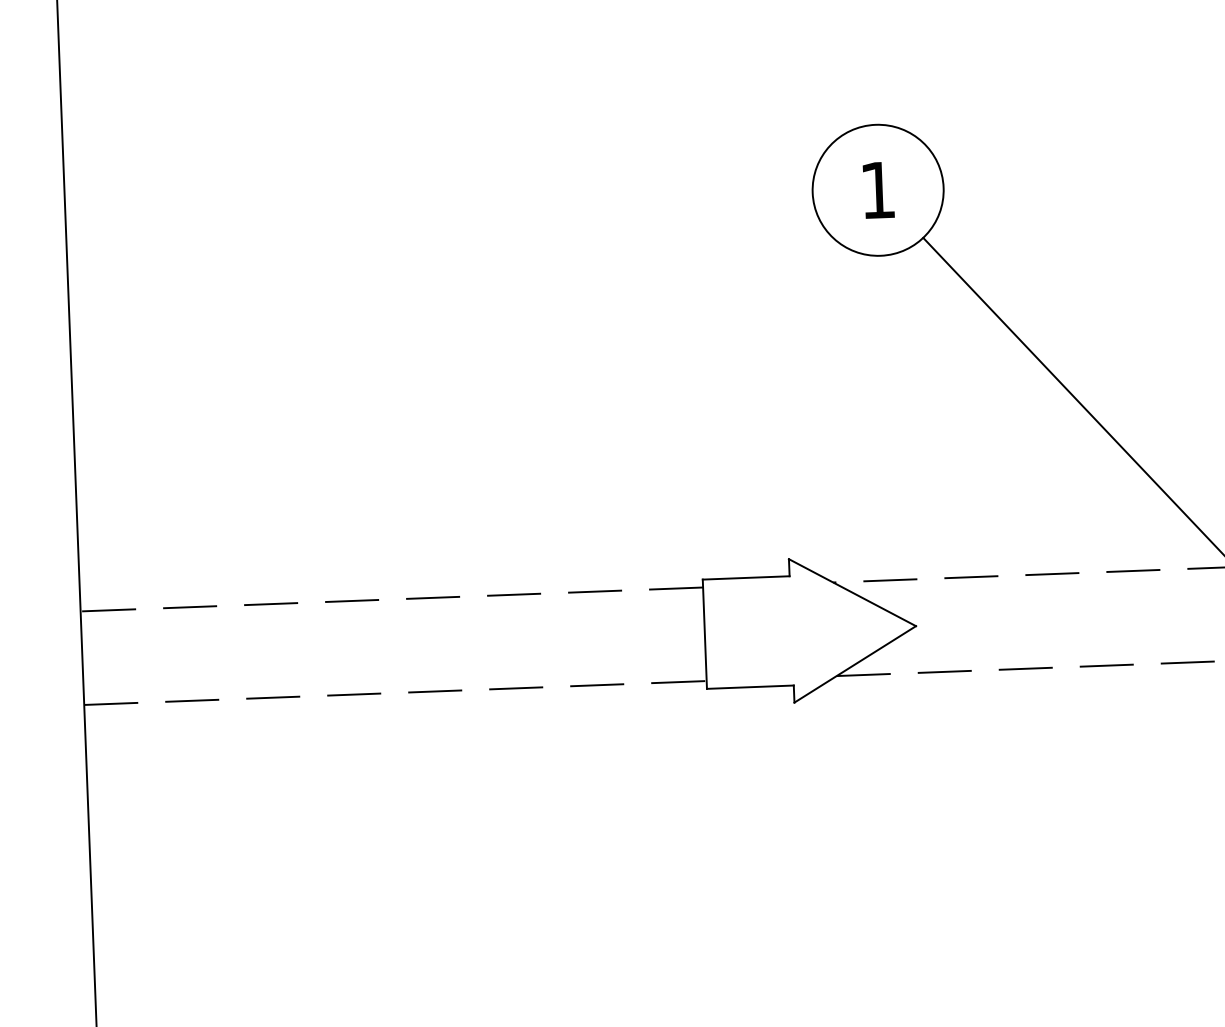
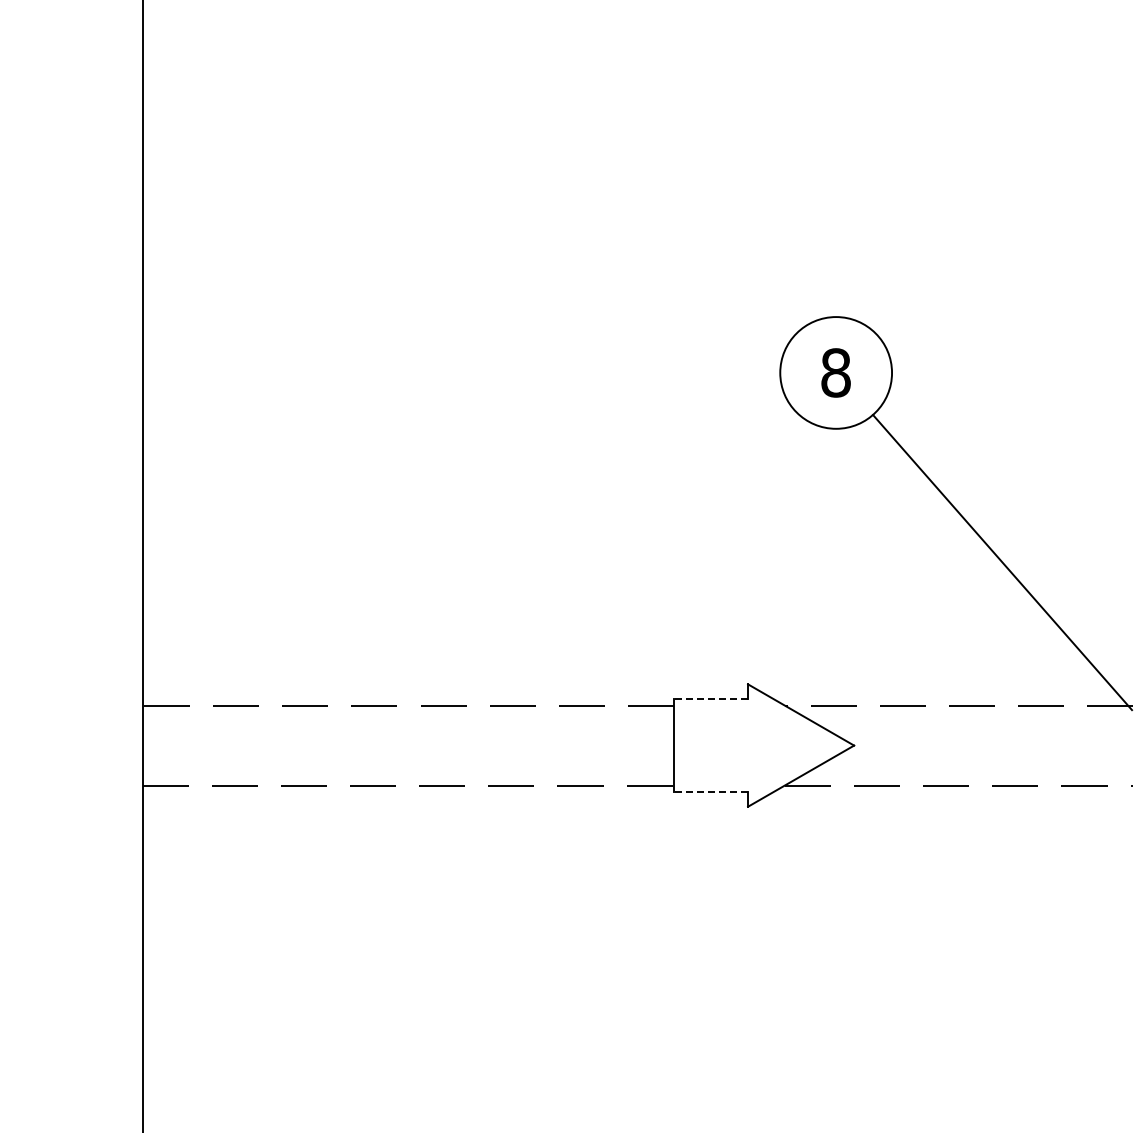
text: (877, 189) -> (835, 372), 1 -> 8
line: (745, 577) -> (710, 698), solid -> dashed
line: (749, 687) -> (710, 792), solid -> dashed

